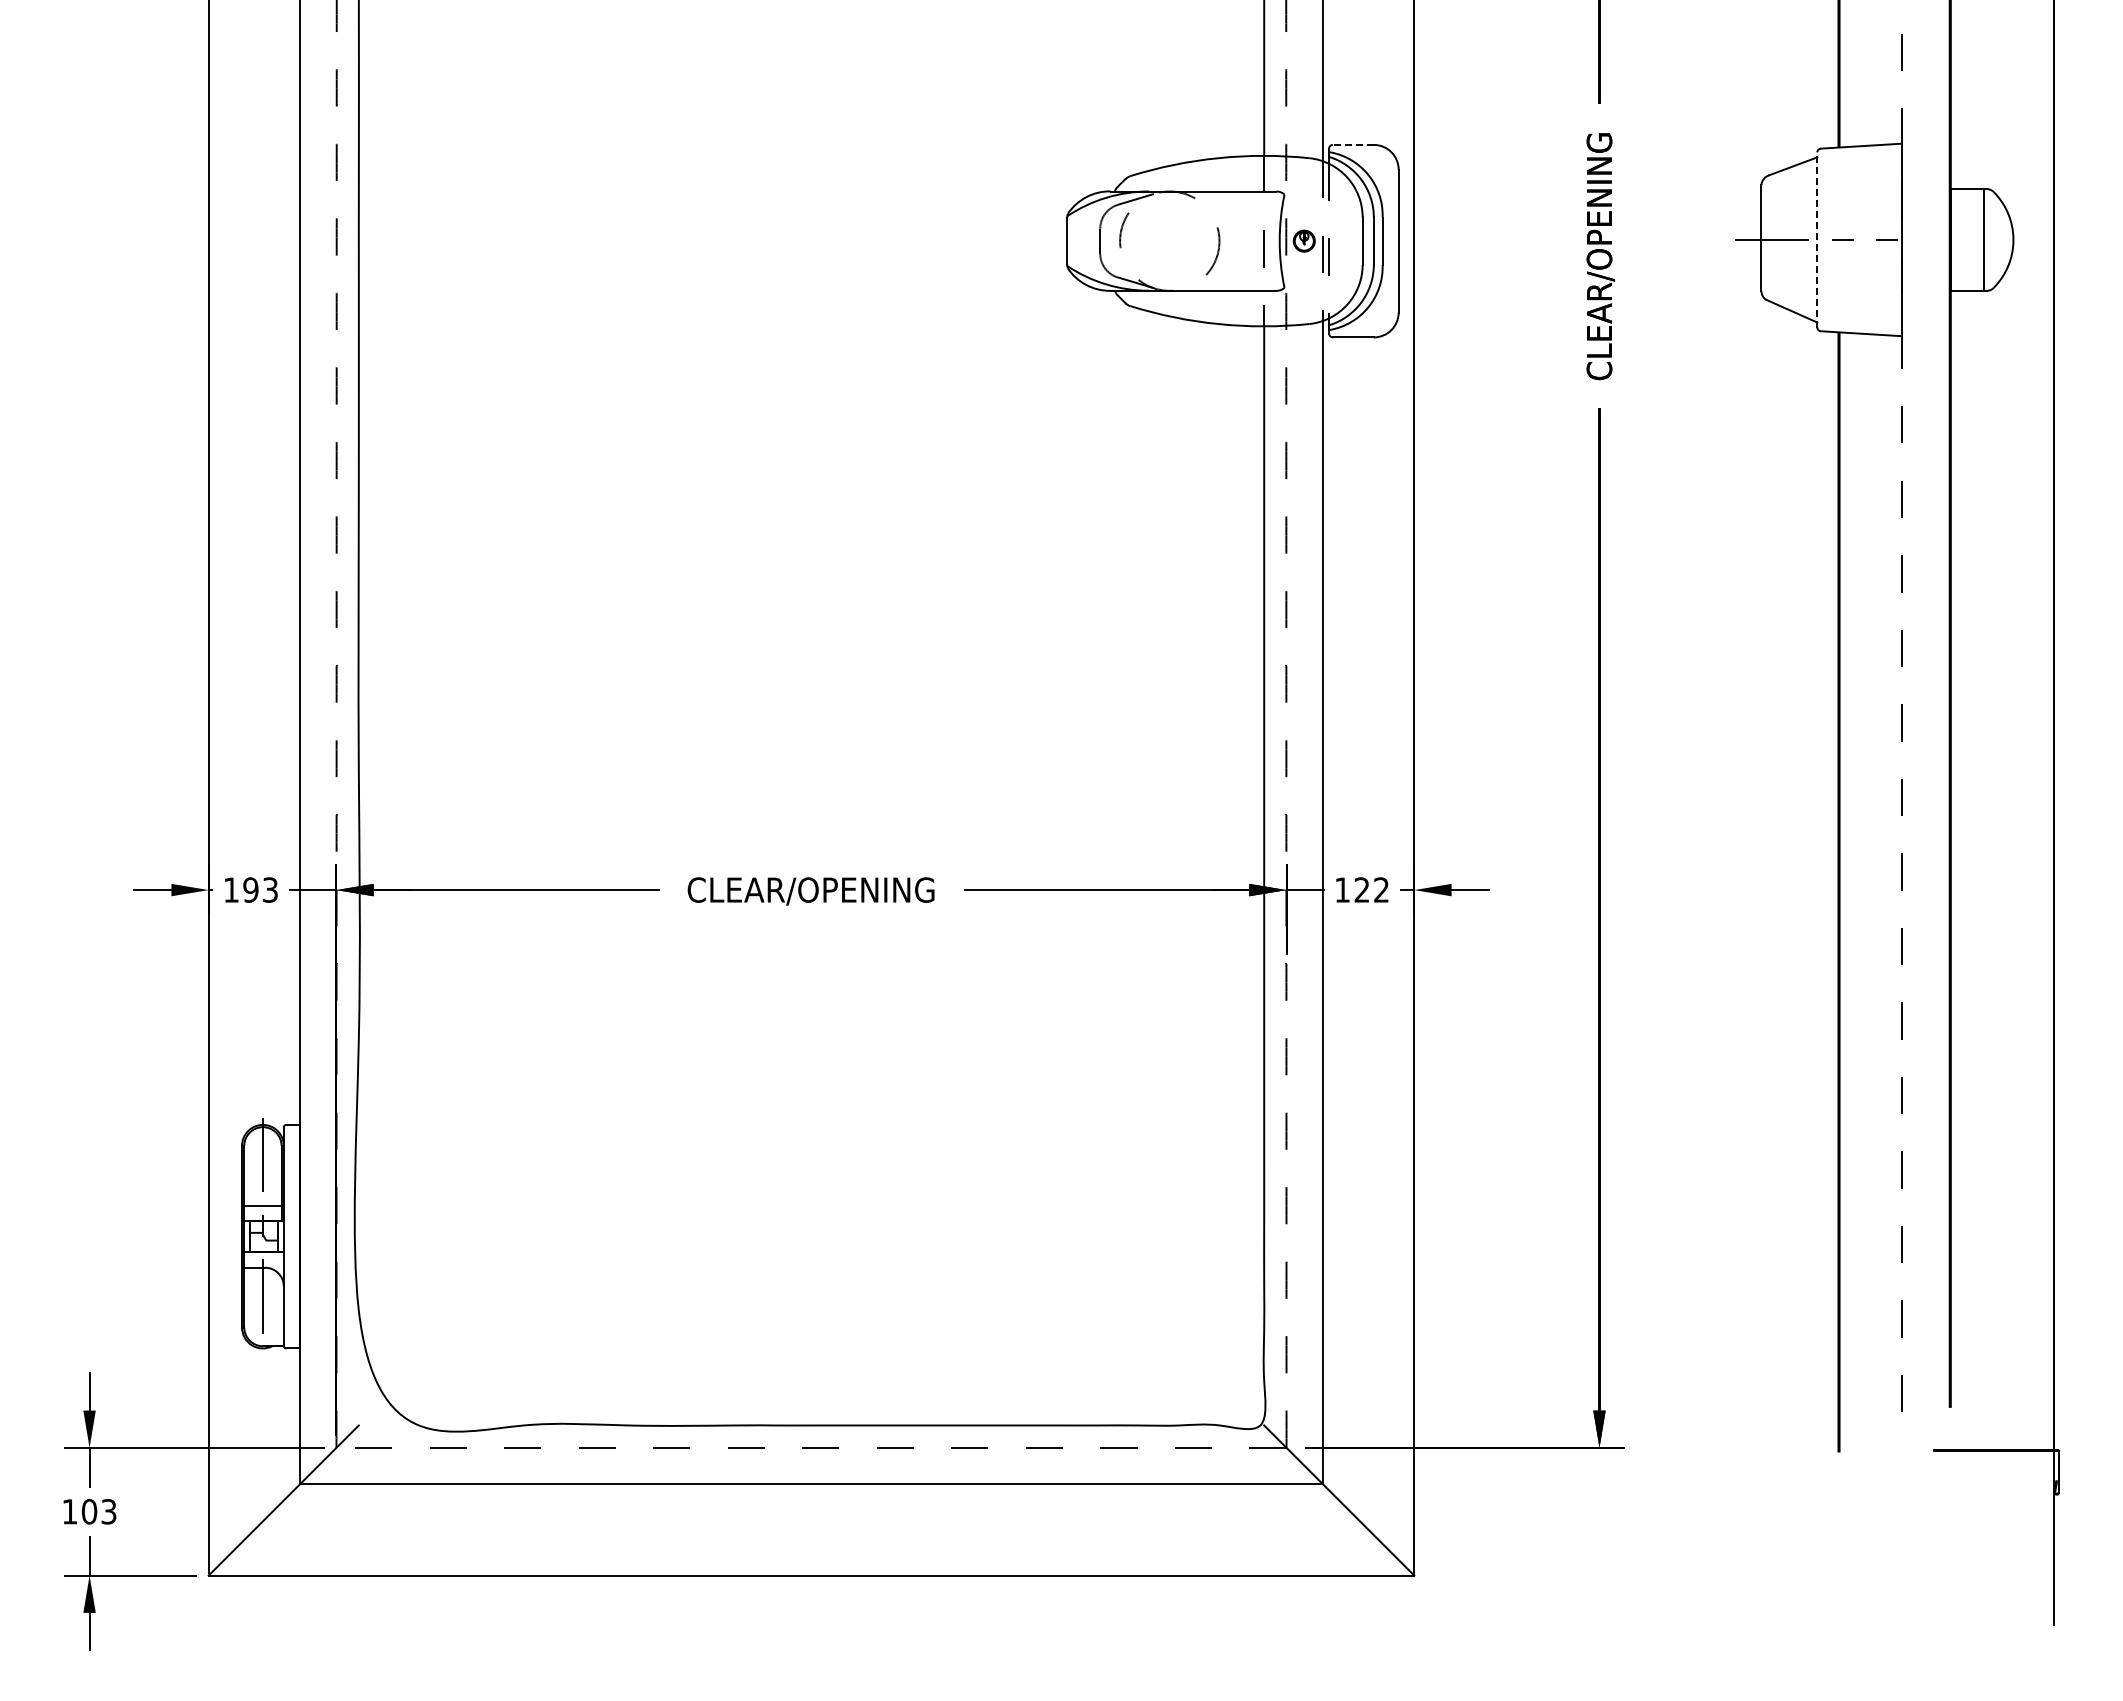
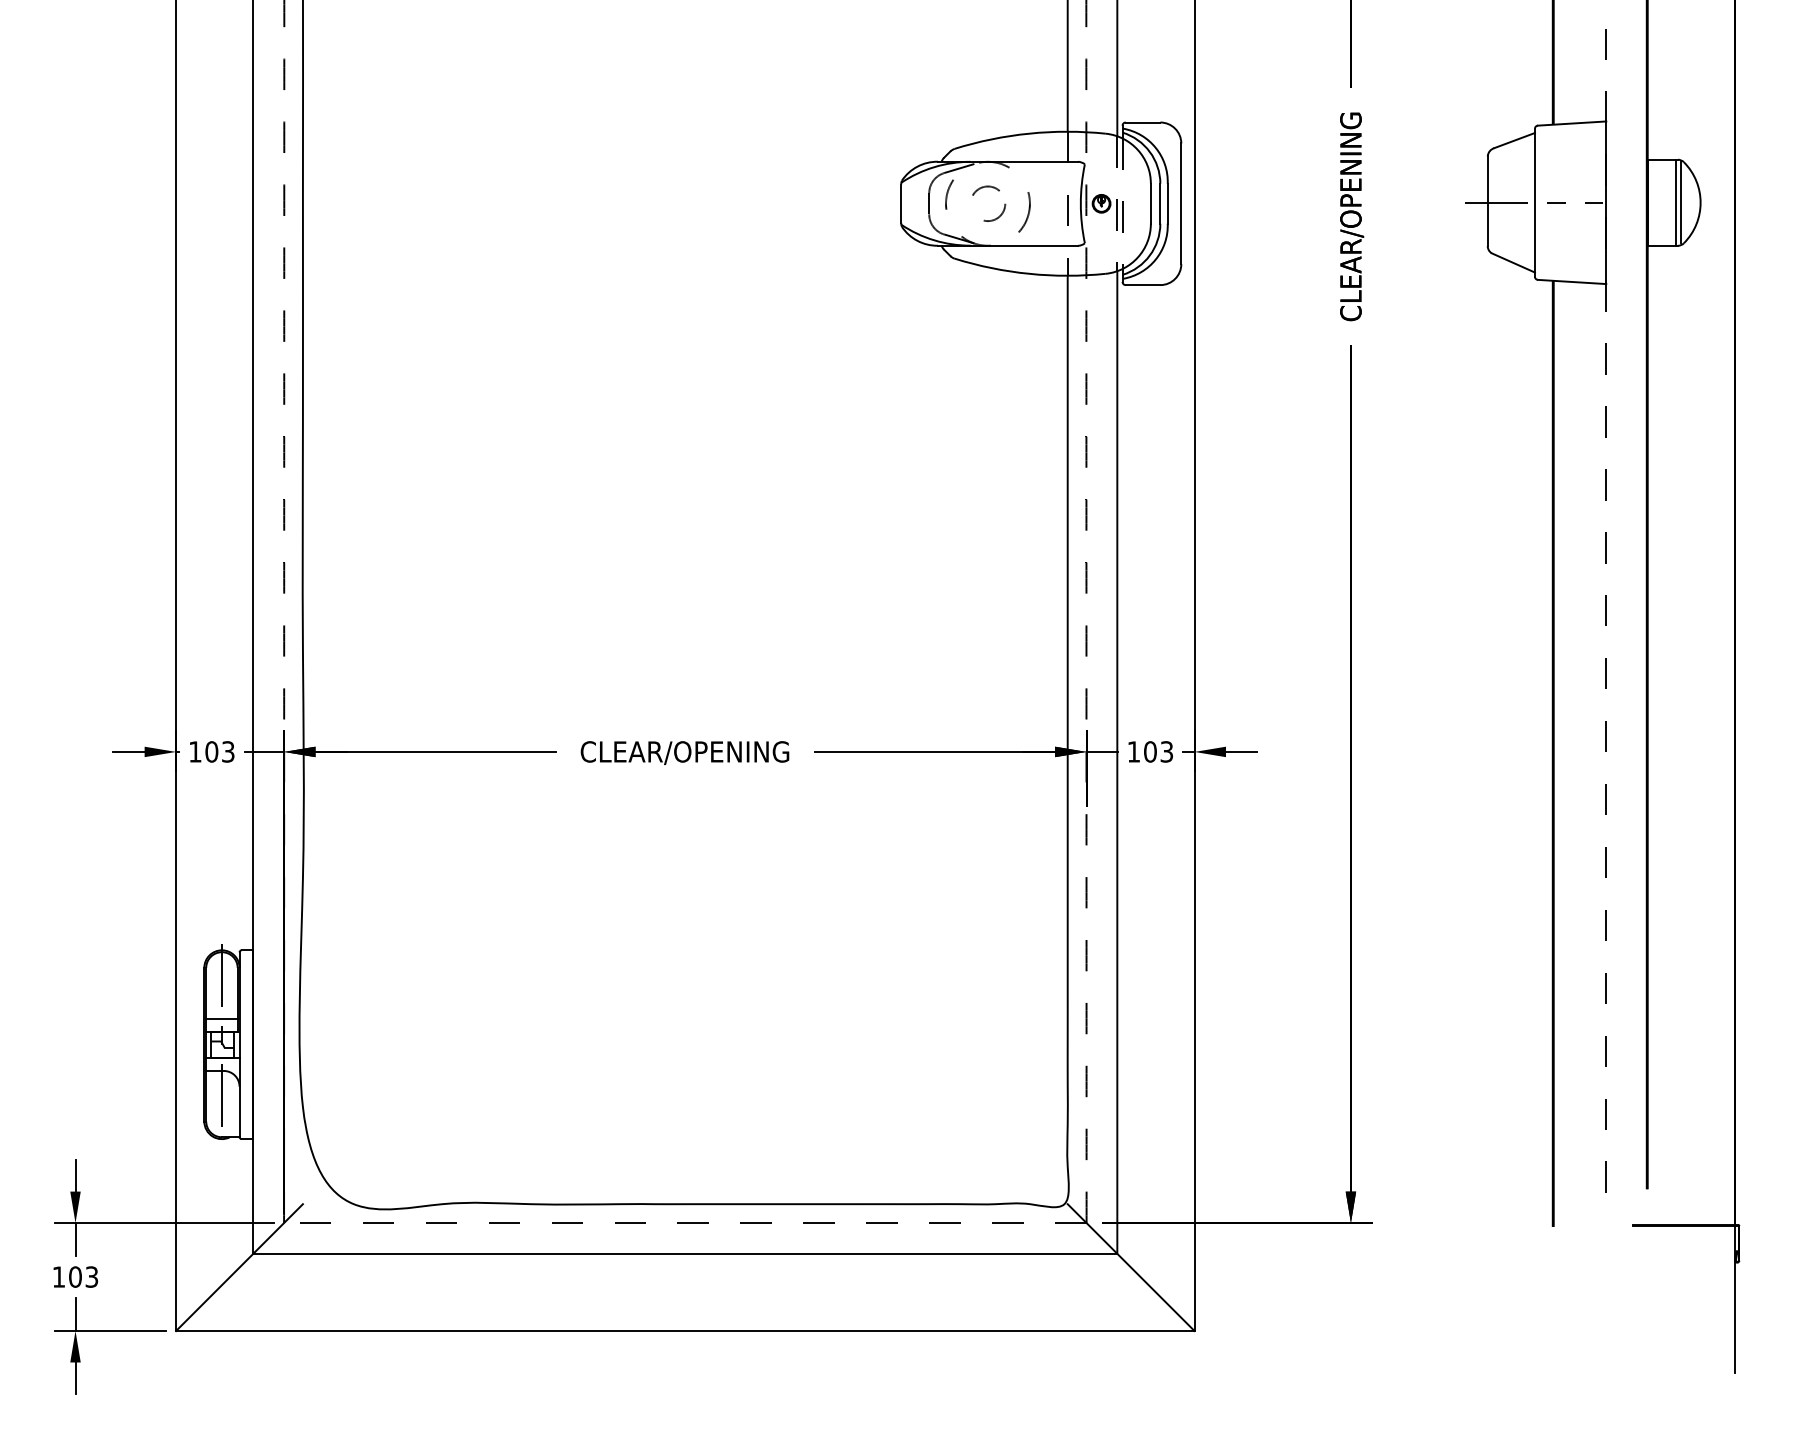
line: (1352, 144) -> (1142, 122), dashed -> solid
line: (1817, 239) -> (1535, 202), dashed -> solid
line: (1990, 239) -> (1681, 202), added
circle: (1171, 240) -> (989, 203), added
text: (250, 889) -> (211, 751), 193 -> 103
text: (1371, 889) -> (1158, 751), 122 -> 103

